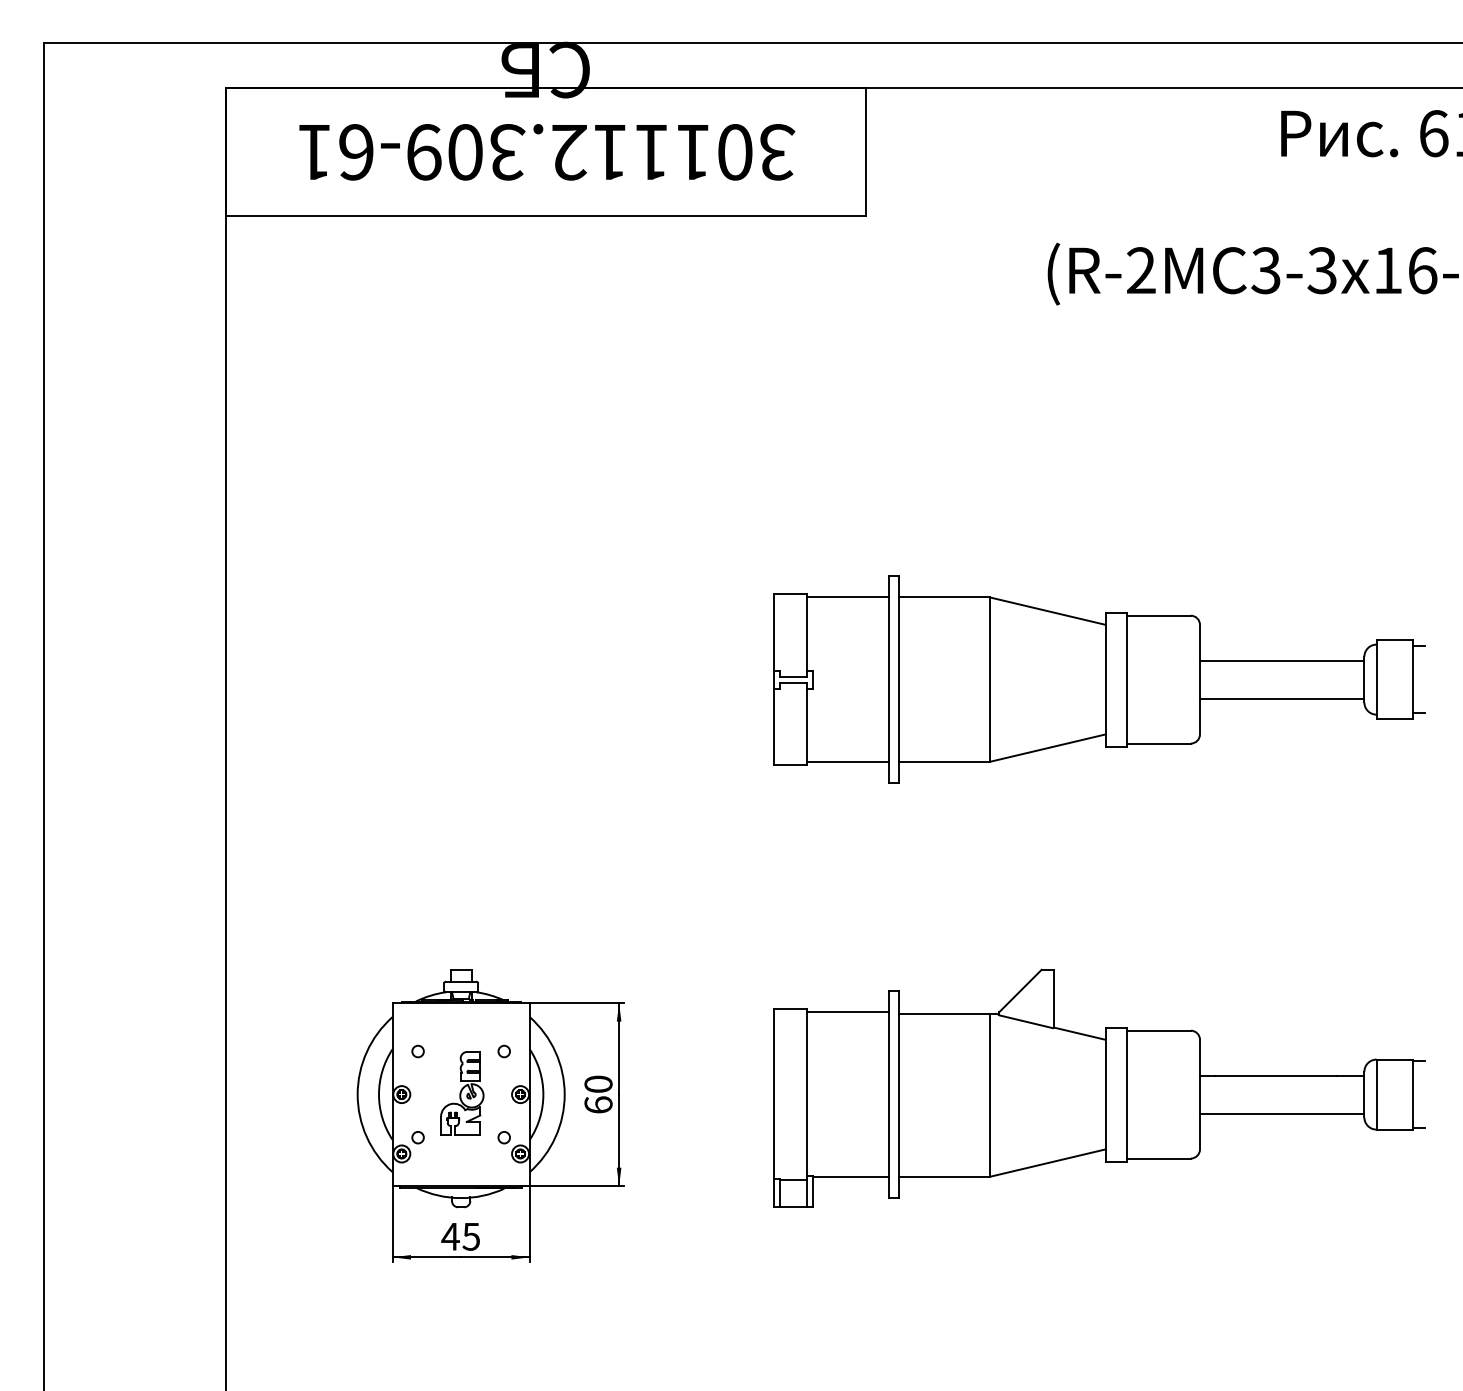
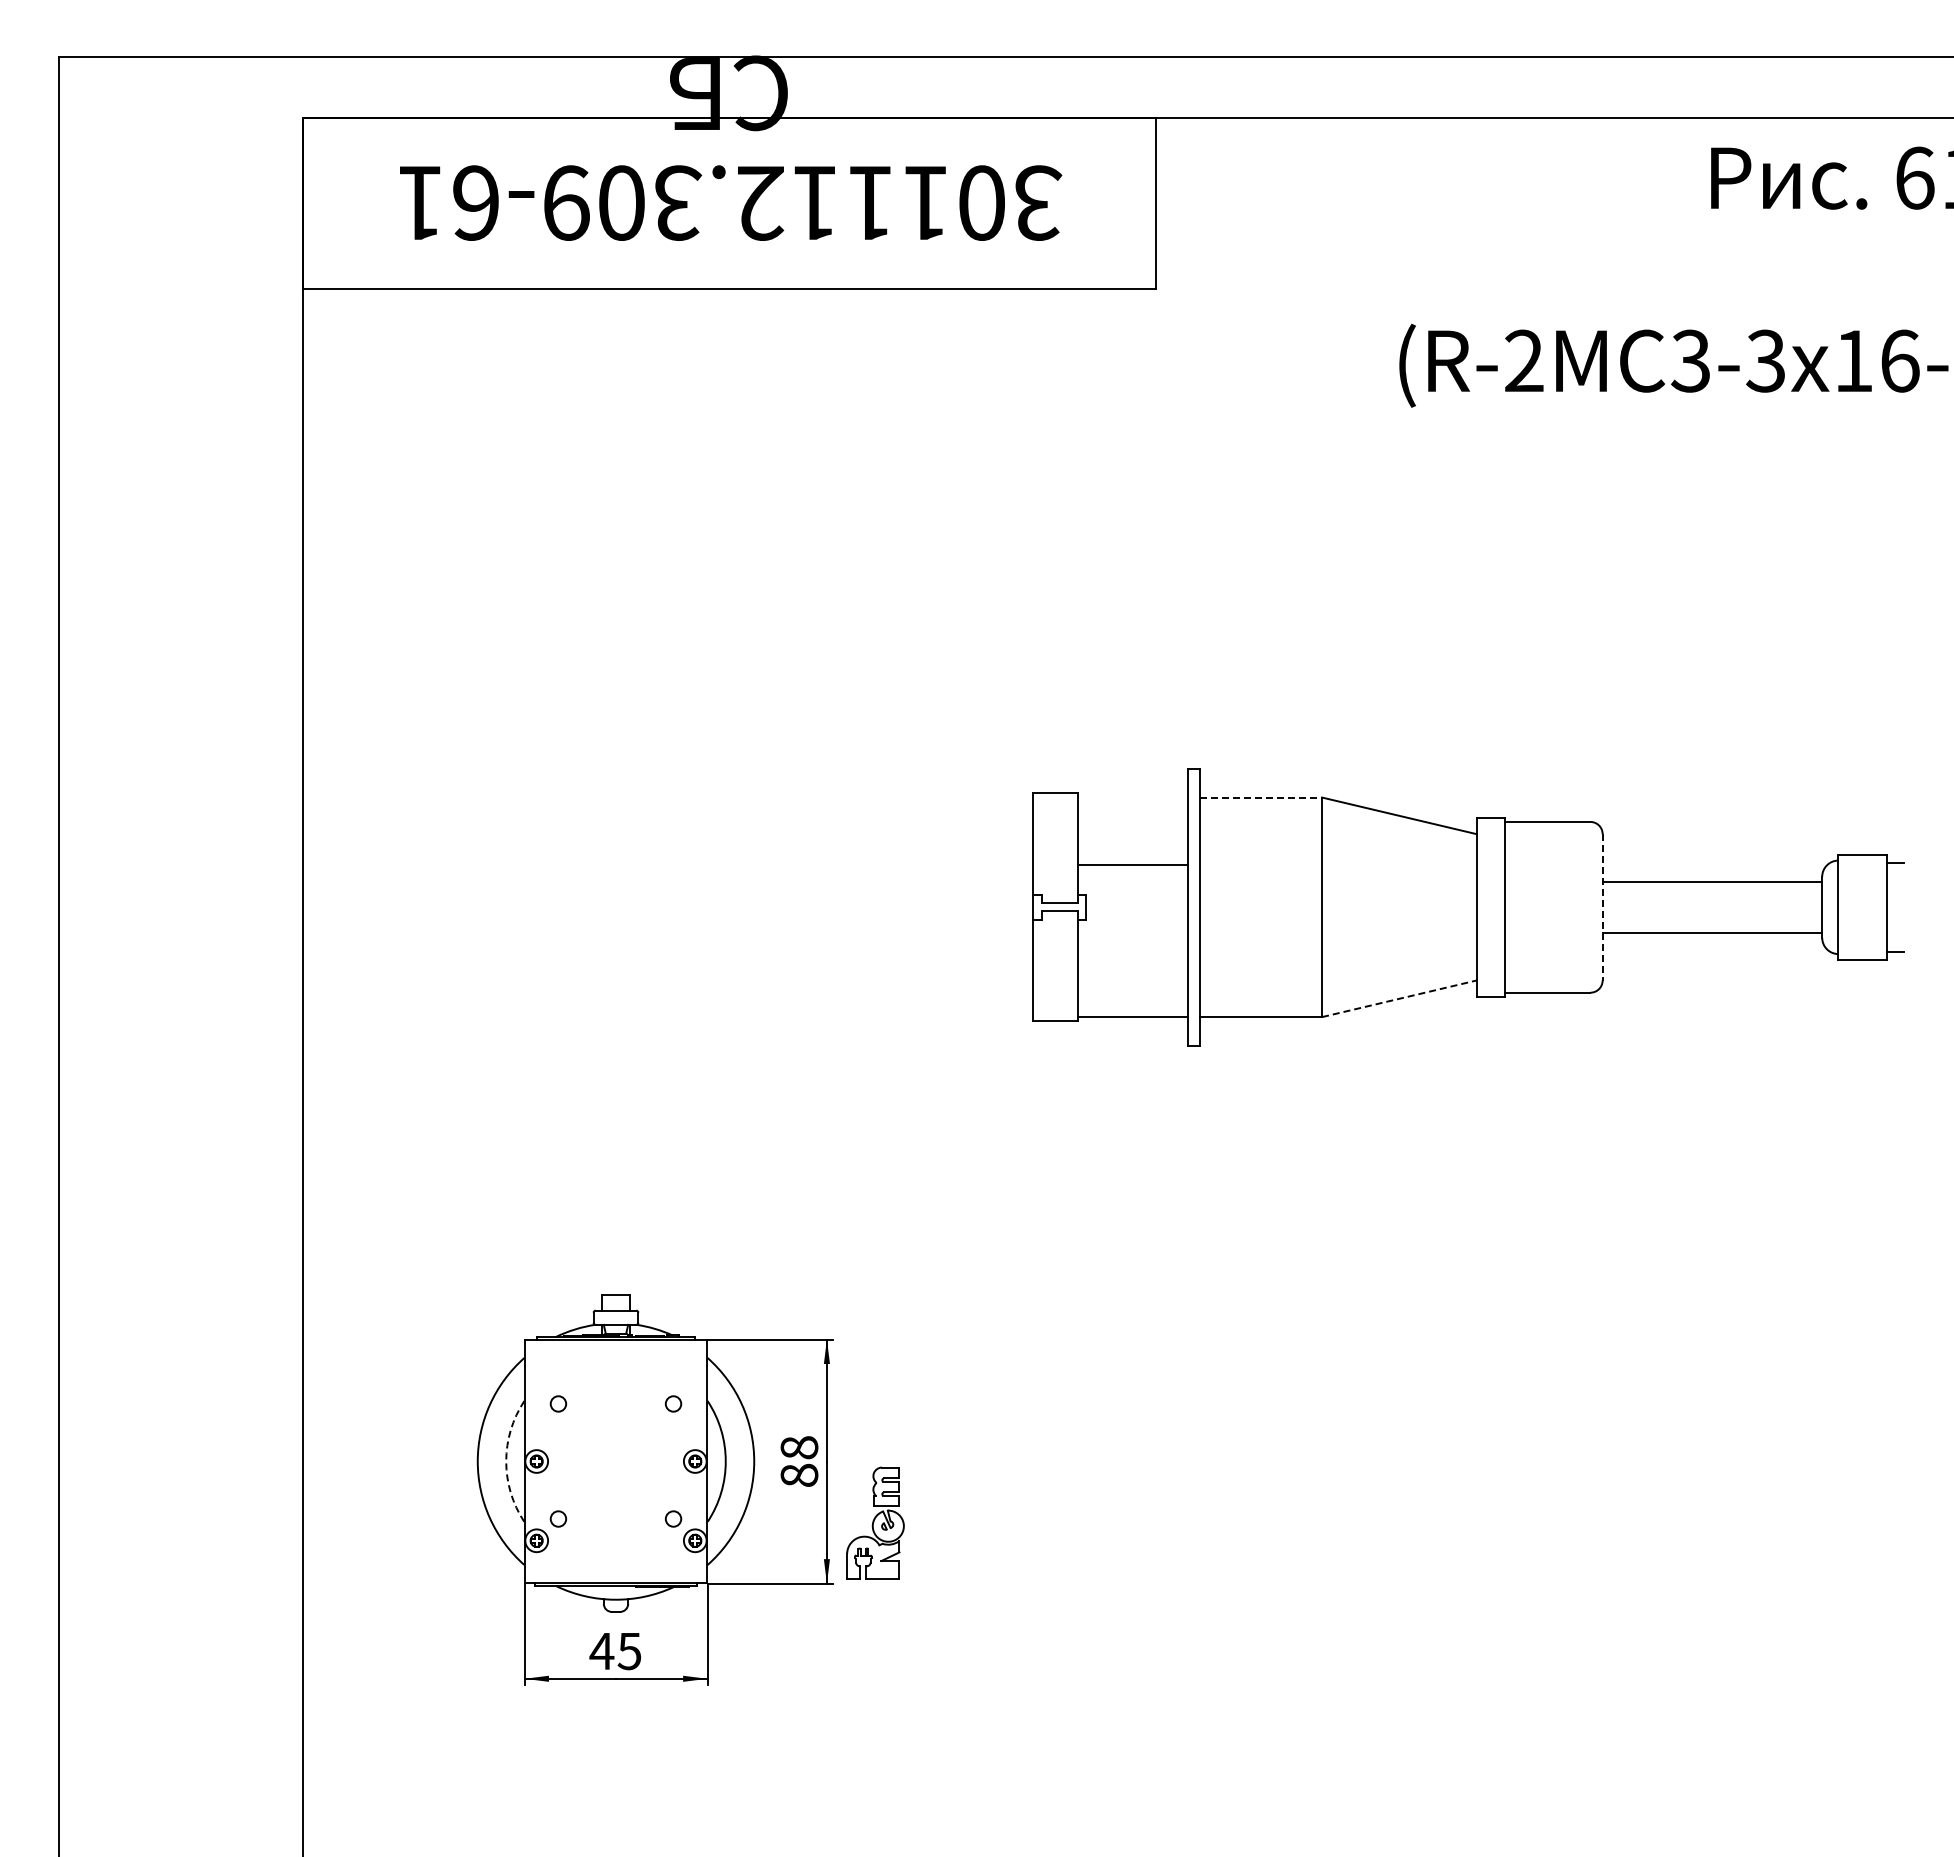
line: (847, 597) -> (1132, 864), moved
line: (944, 597) -> (1261, 797), solid -> dashed
line: (1199, 679) -> (1602, 907), solid -> dashed
line: (1047, 747) -> (1399, 998), solid -> dashed
part: (1099, 1087) -> (1468, 1452), removed
part: (462, 1093) -> (875, 1522), moved
arc: (379, 1094) -> (506, 1461), solid -> dashed
text: (598, 1094) -> (799, 1461), 60 -> 88

